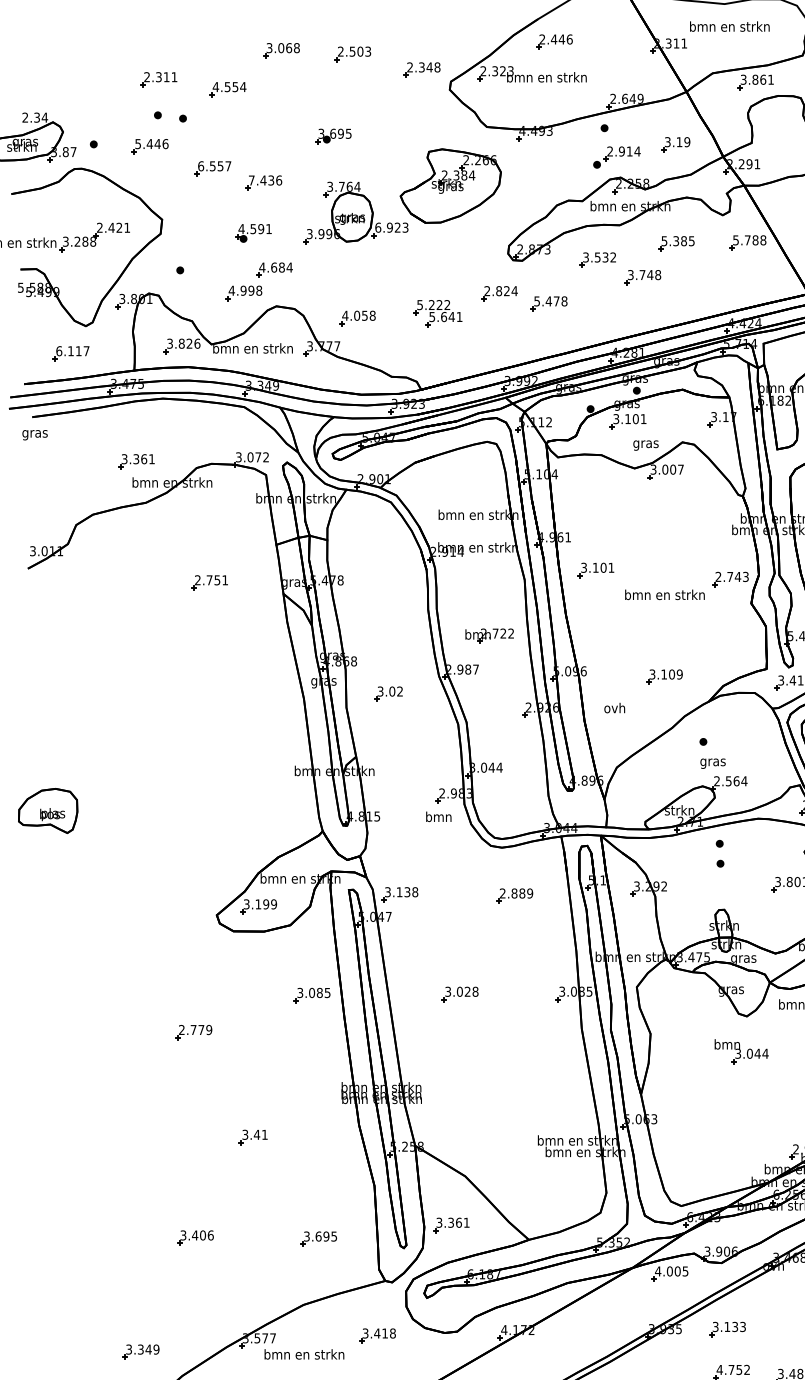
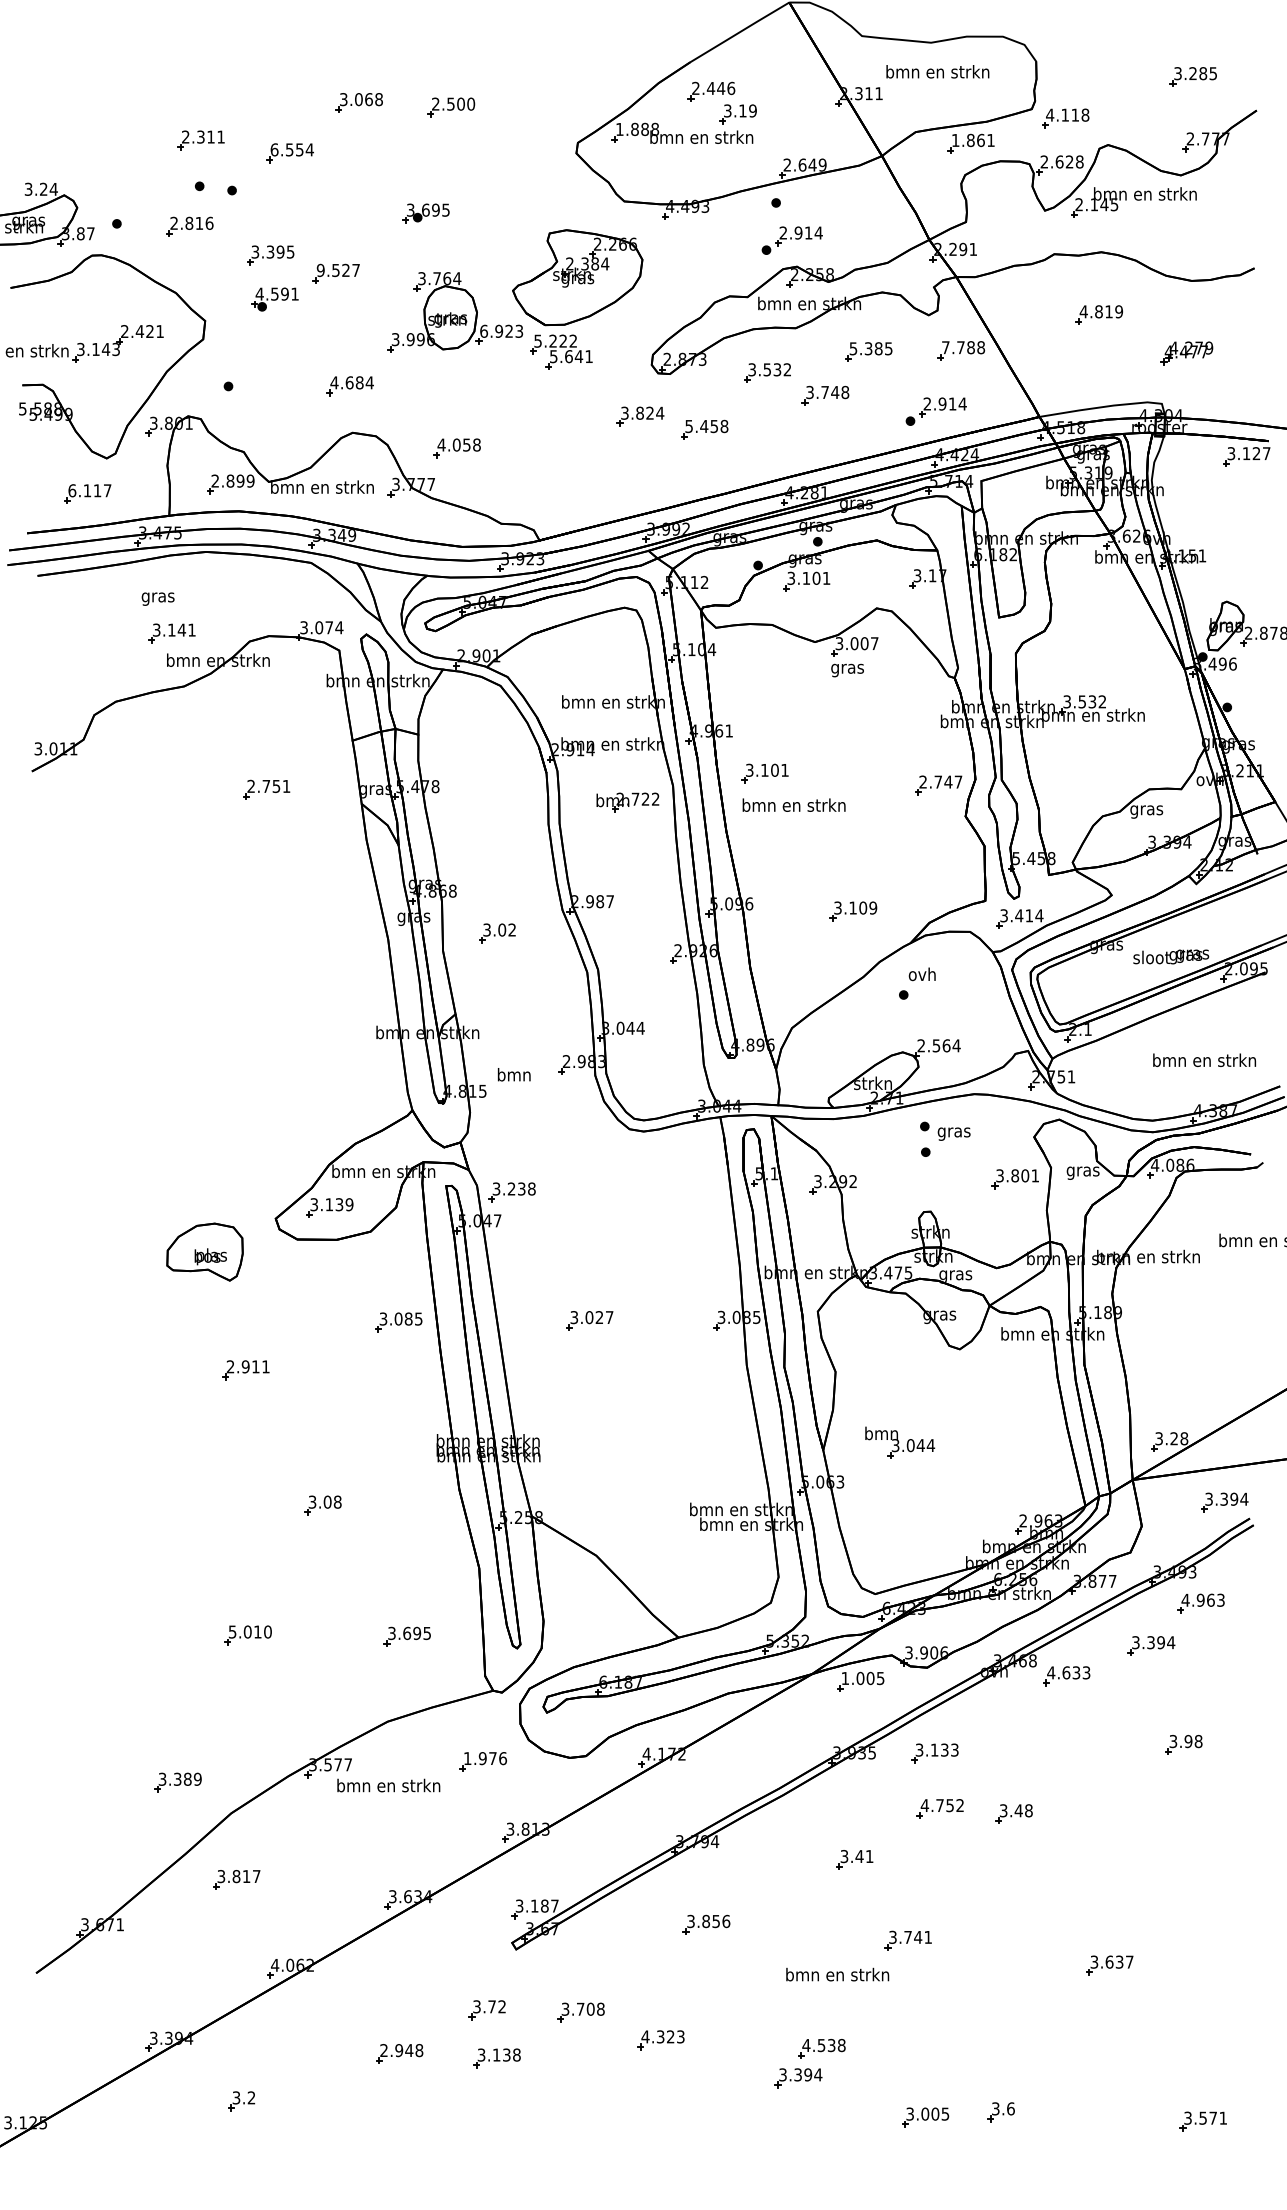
text: (368, 51) -> (471, 103), 2.503 -> 2.500
part: (421, 69) -> (540, 127), removed
text: (497, 71) -> (637, 129), 2.323 -> 1.888
text: (743, 79) -> (955, 140), 3.861 -> 1.861
text: (215, 86) -> (274, 149), 4.554 -> 6.554
text: (30, 117) -> (35, 189), 2.34 -> 3.24
text: (147, 143) -> (186, 222), 5.446 -> 2.816
part: (675, 144) -> (737, 114), moved
text: (214, 165) -> (272, 251), 6.557 -> 3.395
text: (265, 180) -> (338, 270), 7.436 -> 9.527
part: (253, 233) -> (274, 299), moved
text: (735, 240) -> (945, 347), 5.788 -> 7.788
text: (85, 241) -> (106, 349), 3.288 -> 3.143
part: (728, 289) -> (935, 411), added
text: (487, 291) -> (624, 413), 2.824 -> 3.824
part: (243, 292) -> (310, 415), removed
text: (556, 301) -> (714, 426), 5.478 -> 5.458
part: (438, 313) -> (561, 351), moved
text: (183, 343) -> (232, 480), 3.826 -> 2.899
text: (34, 434) -> (157, 598), moved
text: (645, 445) -> (847, 670), moved
text: (266, 457) -> (339, 627), 3.072 -> 3.074
text: (140, 458) -> (177, 629), 3.361 -> 3.141
text: (745, 576) -> (958, 781), 2.743 -> 2.747
text: (664, 594) -> (793, 804), moved
part: (489, 636) -> (627, 802), moved
text: (614, 708) -> (921, 974), moved
text: (712, 763) -> (953, 1133), moved
part: (47, 810) -> (204, 1251), moved
text: (438, 816) -> (513, 1074), moved
text: (399, 891) -> (511, 1188), 3.138 -> 3.238
part: (514, 895) -> (659, 1193), removed
text: (266, 904) -> (339, 1204), 3.199 -> 3.139
text: (475, 991) -> (609, 1317), 3.028 -> 3.027
text: (201, 1029) -> (255, 1366), 2.779 -> 2.911
part: (741, 1051) -> (900, 1442), moved
text: (260, 1134) -> (332, 1501), 3.41 -> 3.08
part: (450, 1224) -> (577, 1618), removed
text: (197, 1235) -> (250, 1631), 3.406 -> 5.010
text: (658, 1271) -> (845, 1678), 4.005 -> 1.005
text: (379, 1333) -> (485, 1758), 3.418 -> 1.976
text: (148, 1348) -> (187, 1778), 3.349 -> 3.389

